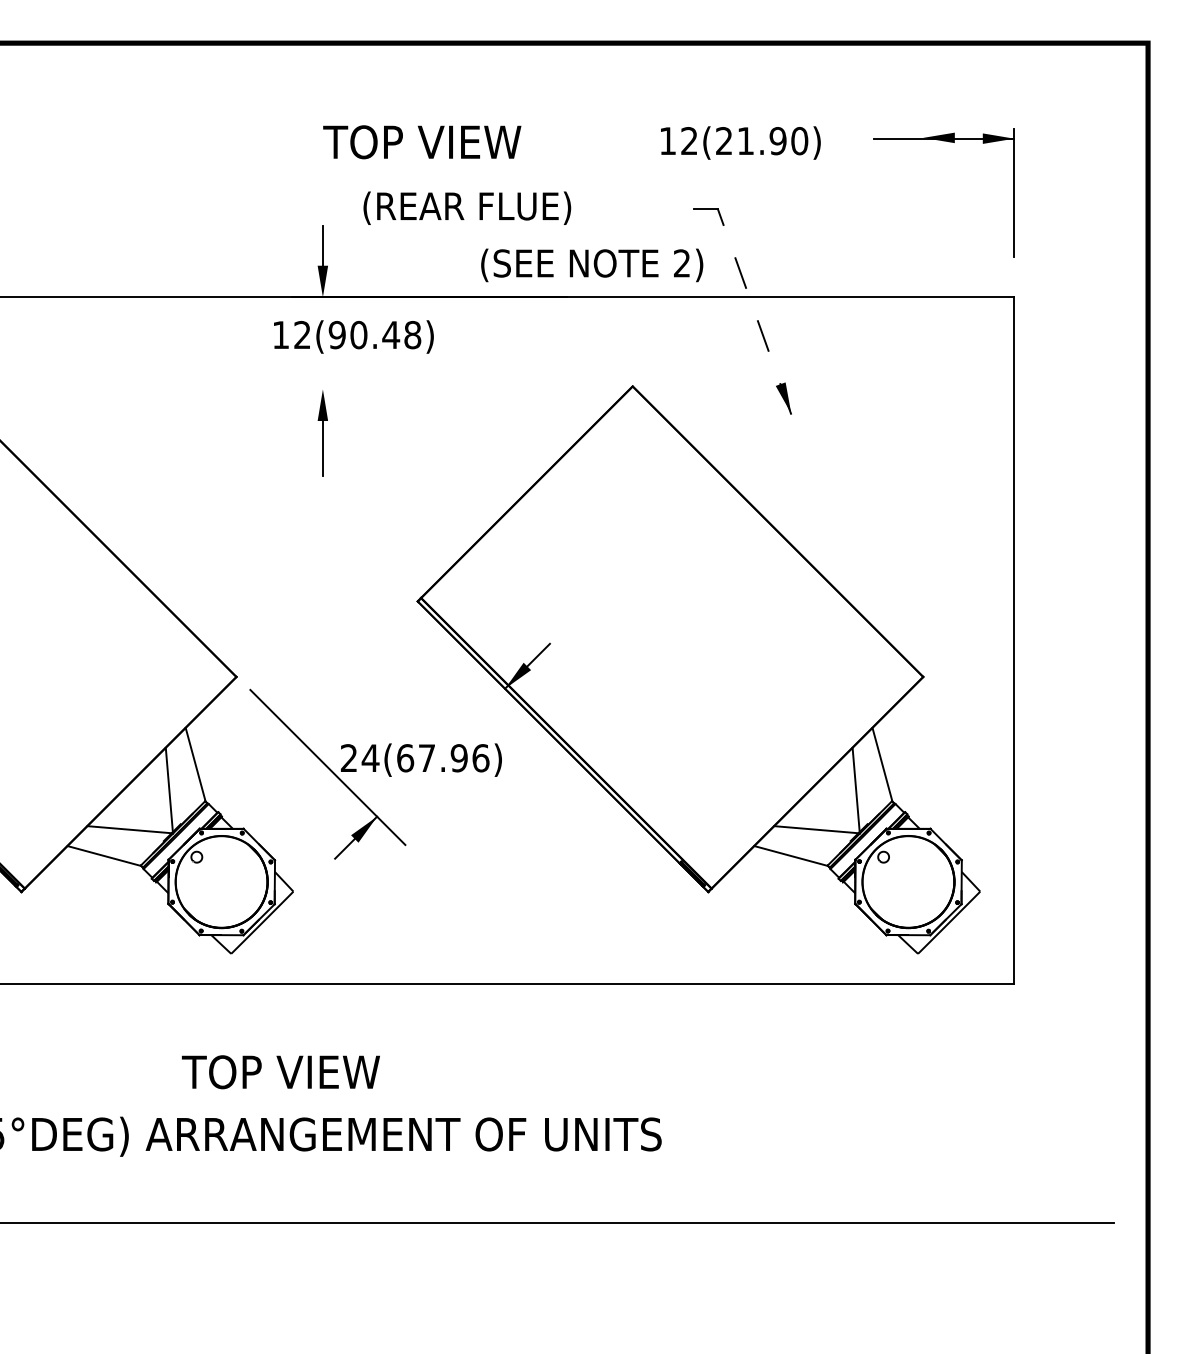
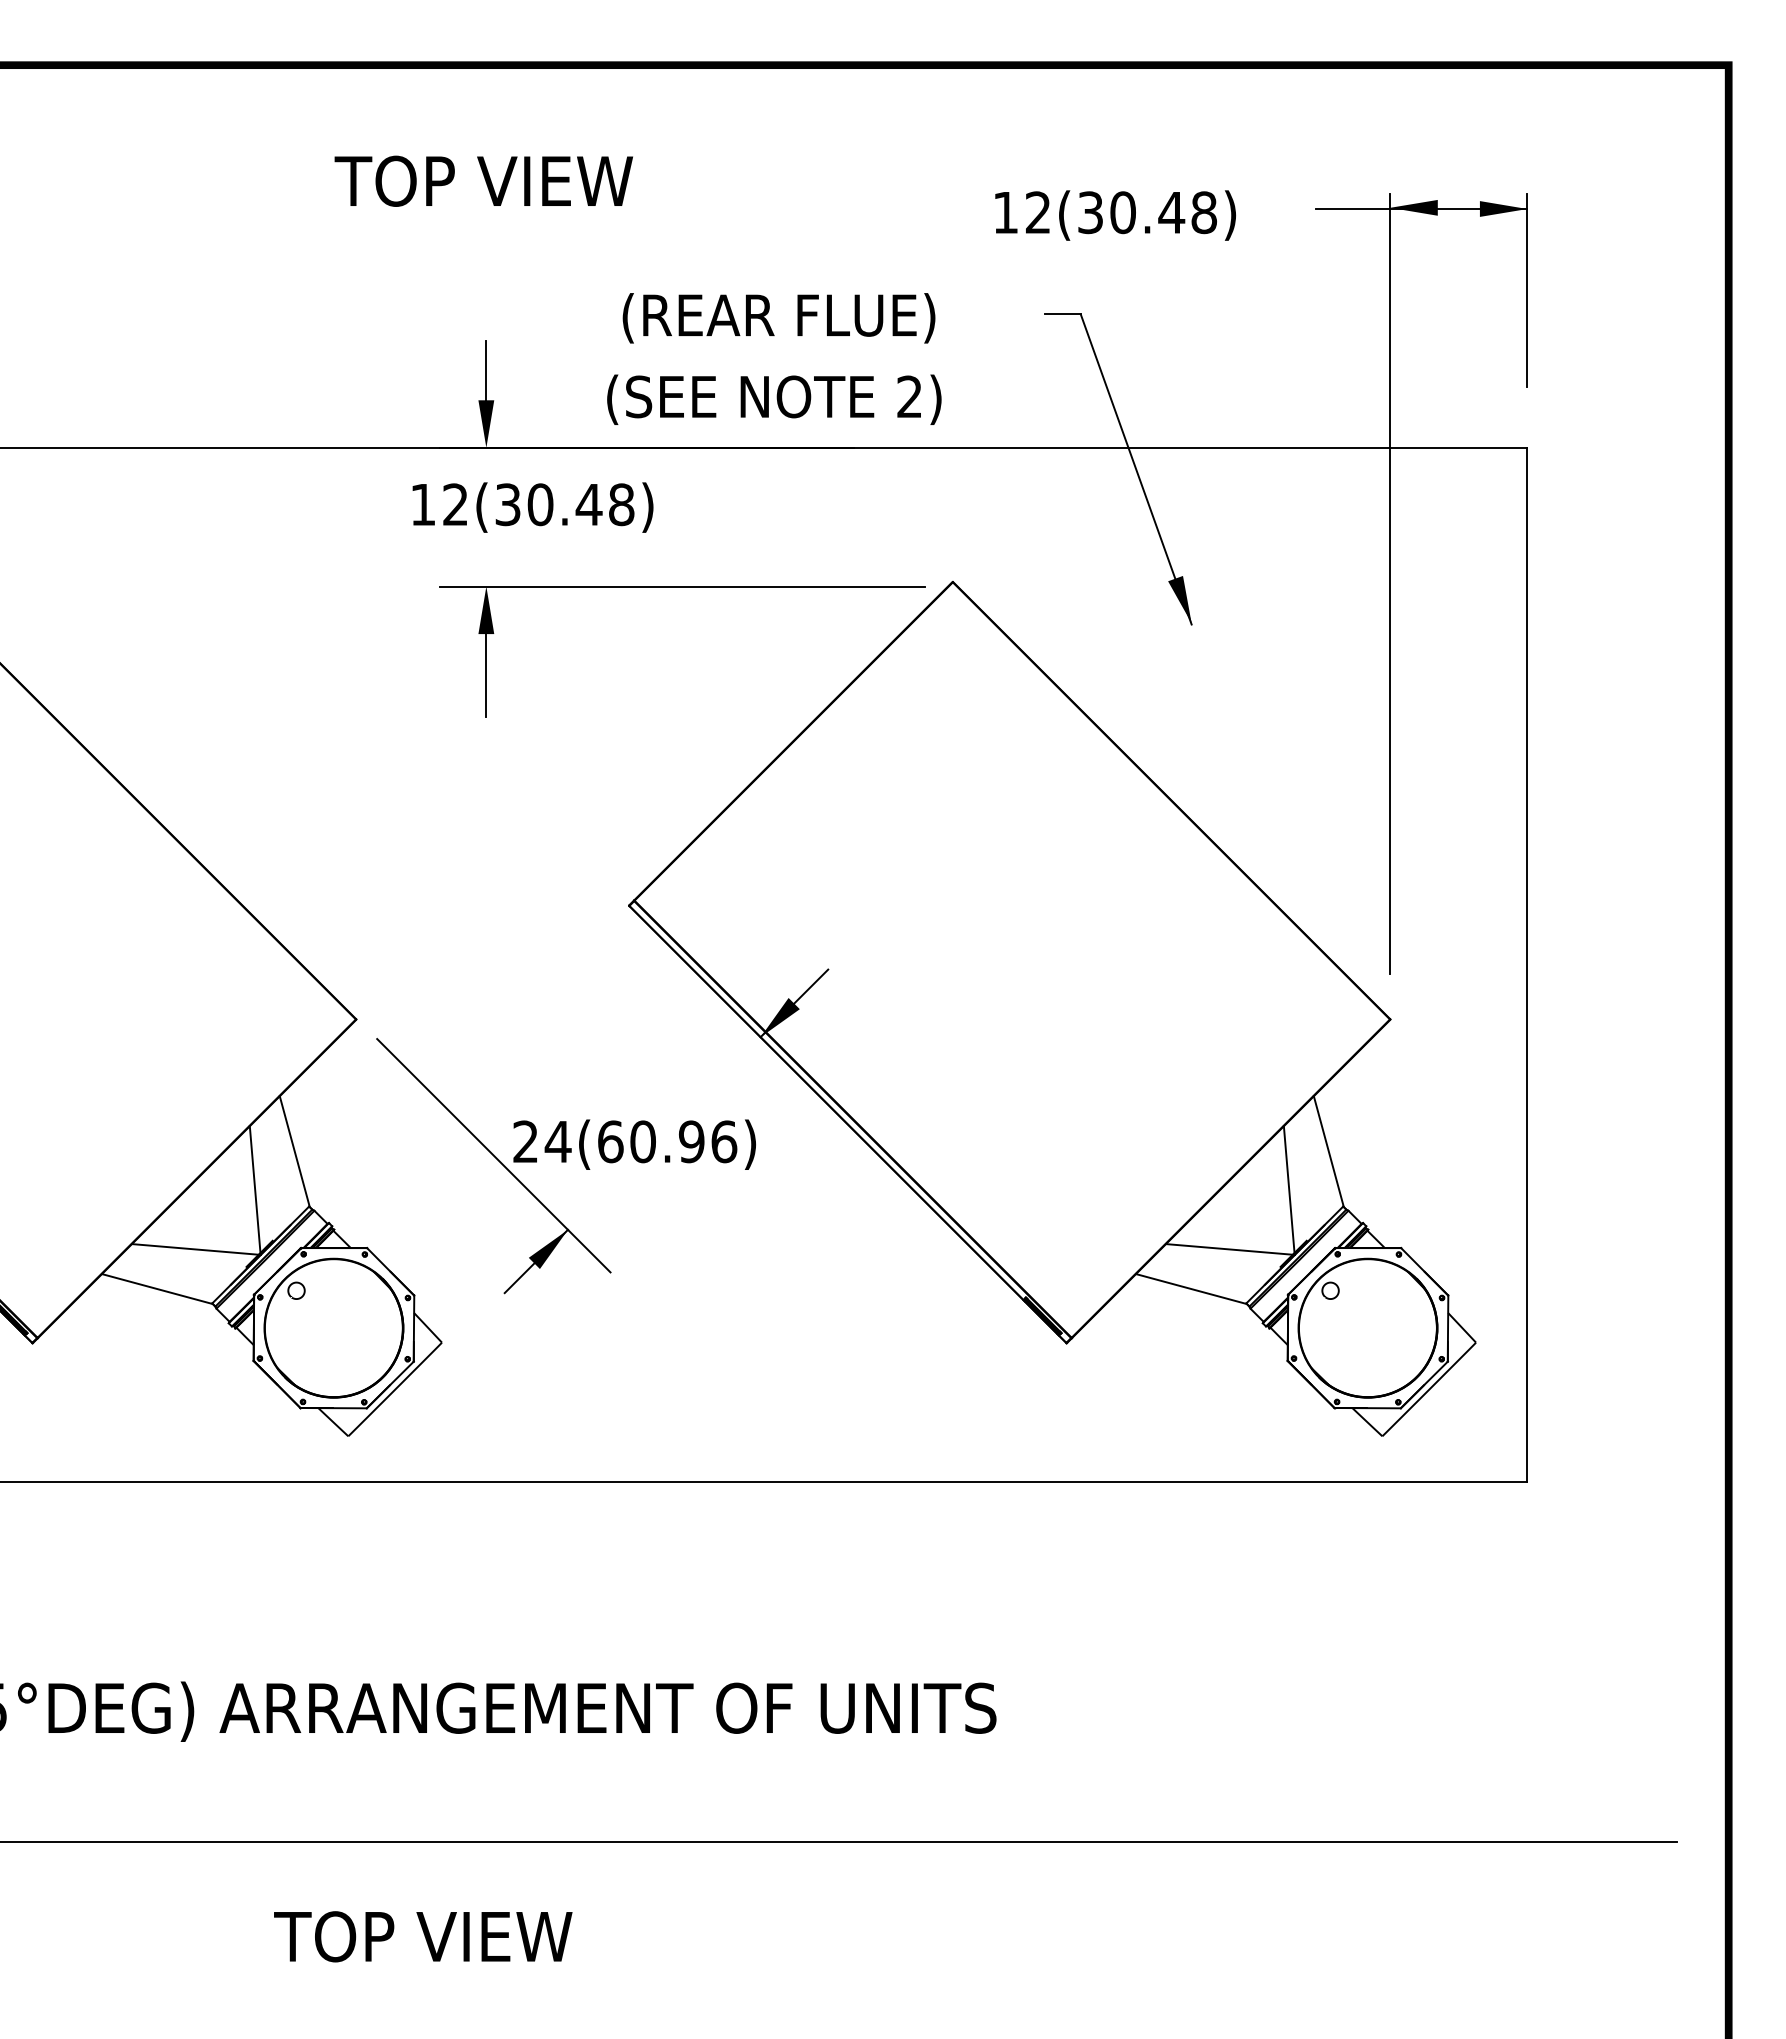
text: (762, 141) -> (1148, 213), 12(21.90) -> 12(30.48)
text: (422, 142) -> (484, 181), moved
text: (467, 207) -> (779, 317), moved
text: (592, 265) -> (774, 399), moved
line: (754, 311) -> (1136, 469), dashed -> solid
text: (336, 335) -> (506, 505), 12(90.48) -> 12(30.48)
line: (923, 387) -> (1390, 583), added
line: (453, 389) -> (682, 586), added
text: (426, 758) -> (642, 1142), 24(67.96) -> 24(60.96)
text: (280, 1072) -> (422, 1937), moved

